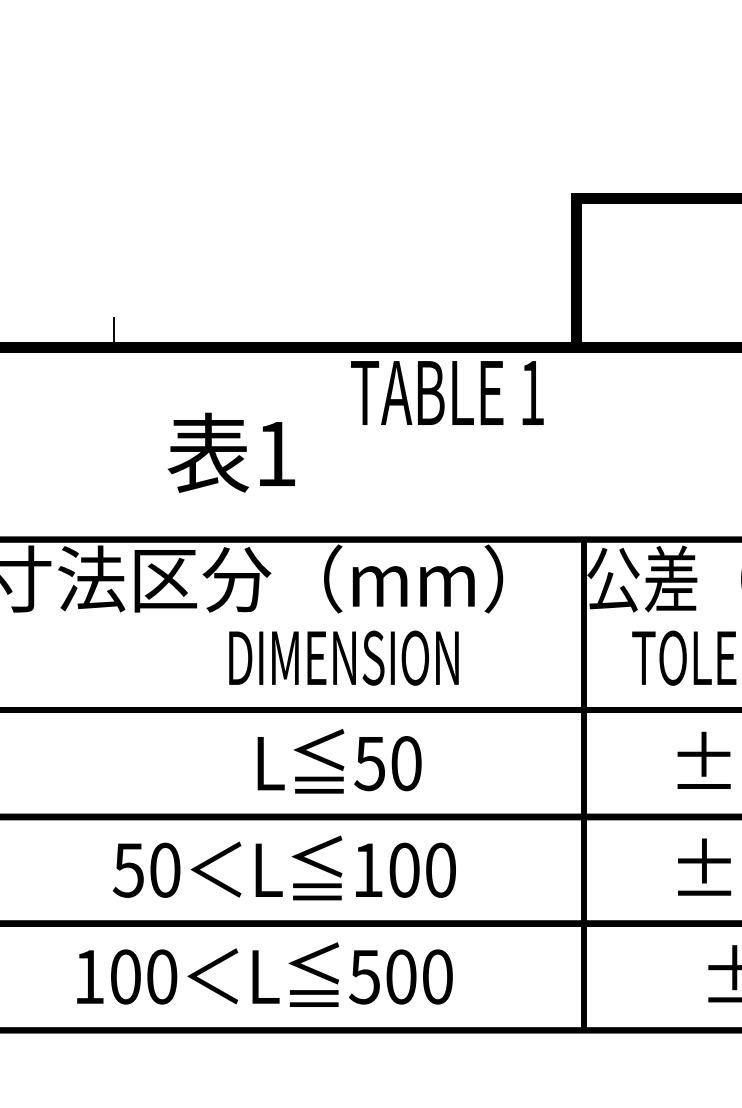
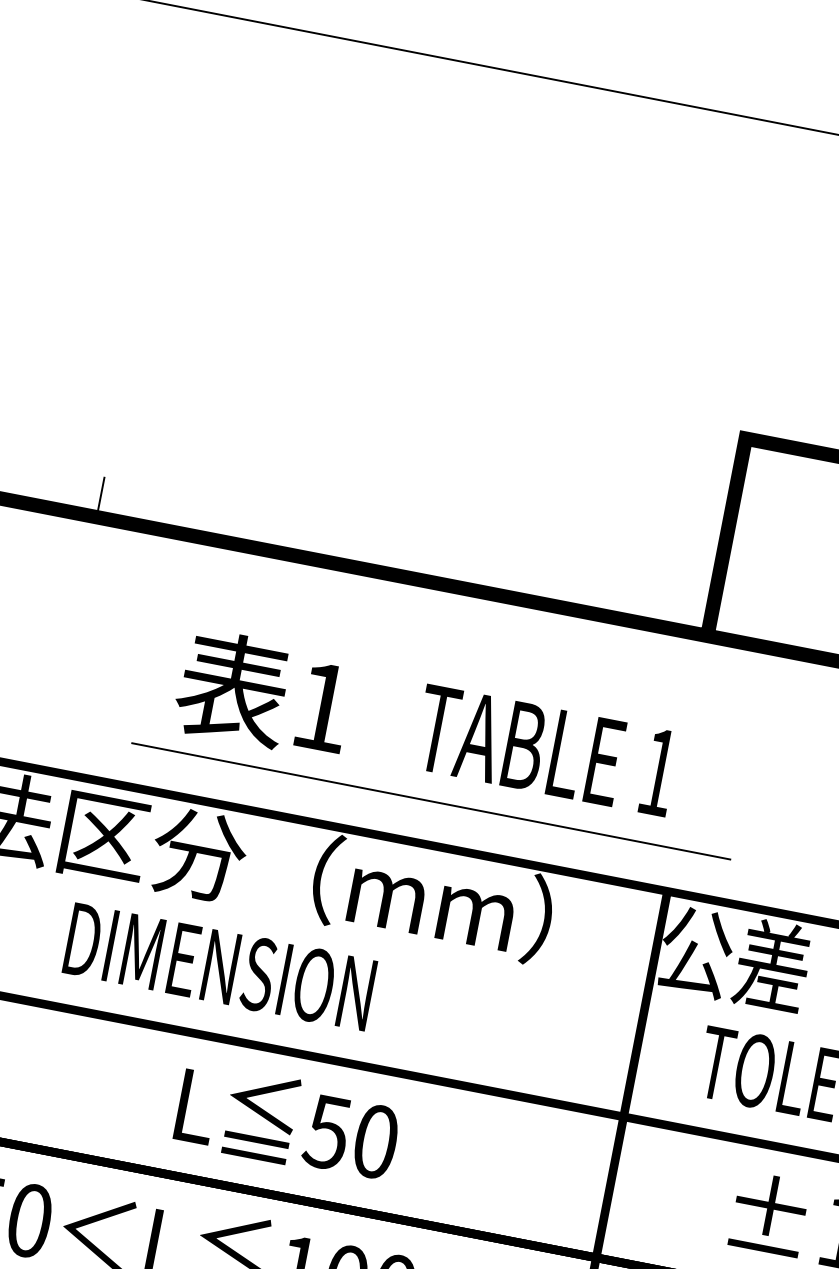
text: (447, 392) -> (546, 749), moved
text: (230, 452) -> (262, 693), moved
line: (398, 507) -> (430, 801), added
text: (343, 657) -> (219, 965), moved

